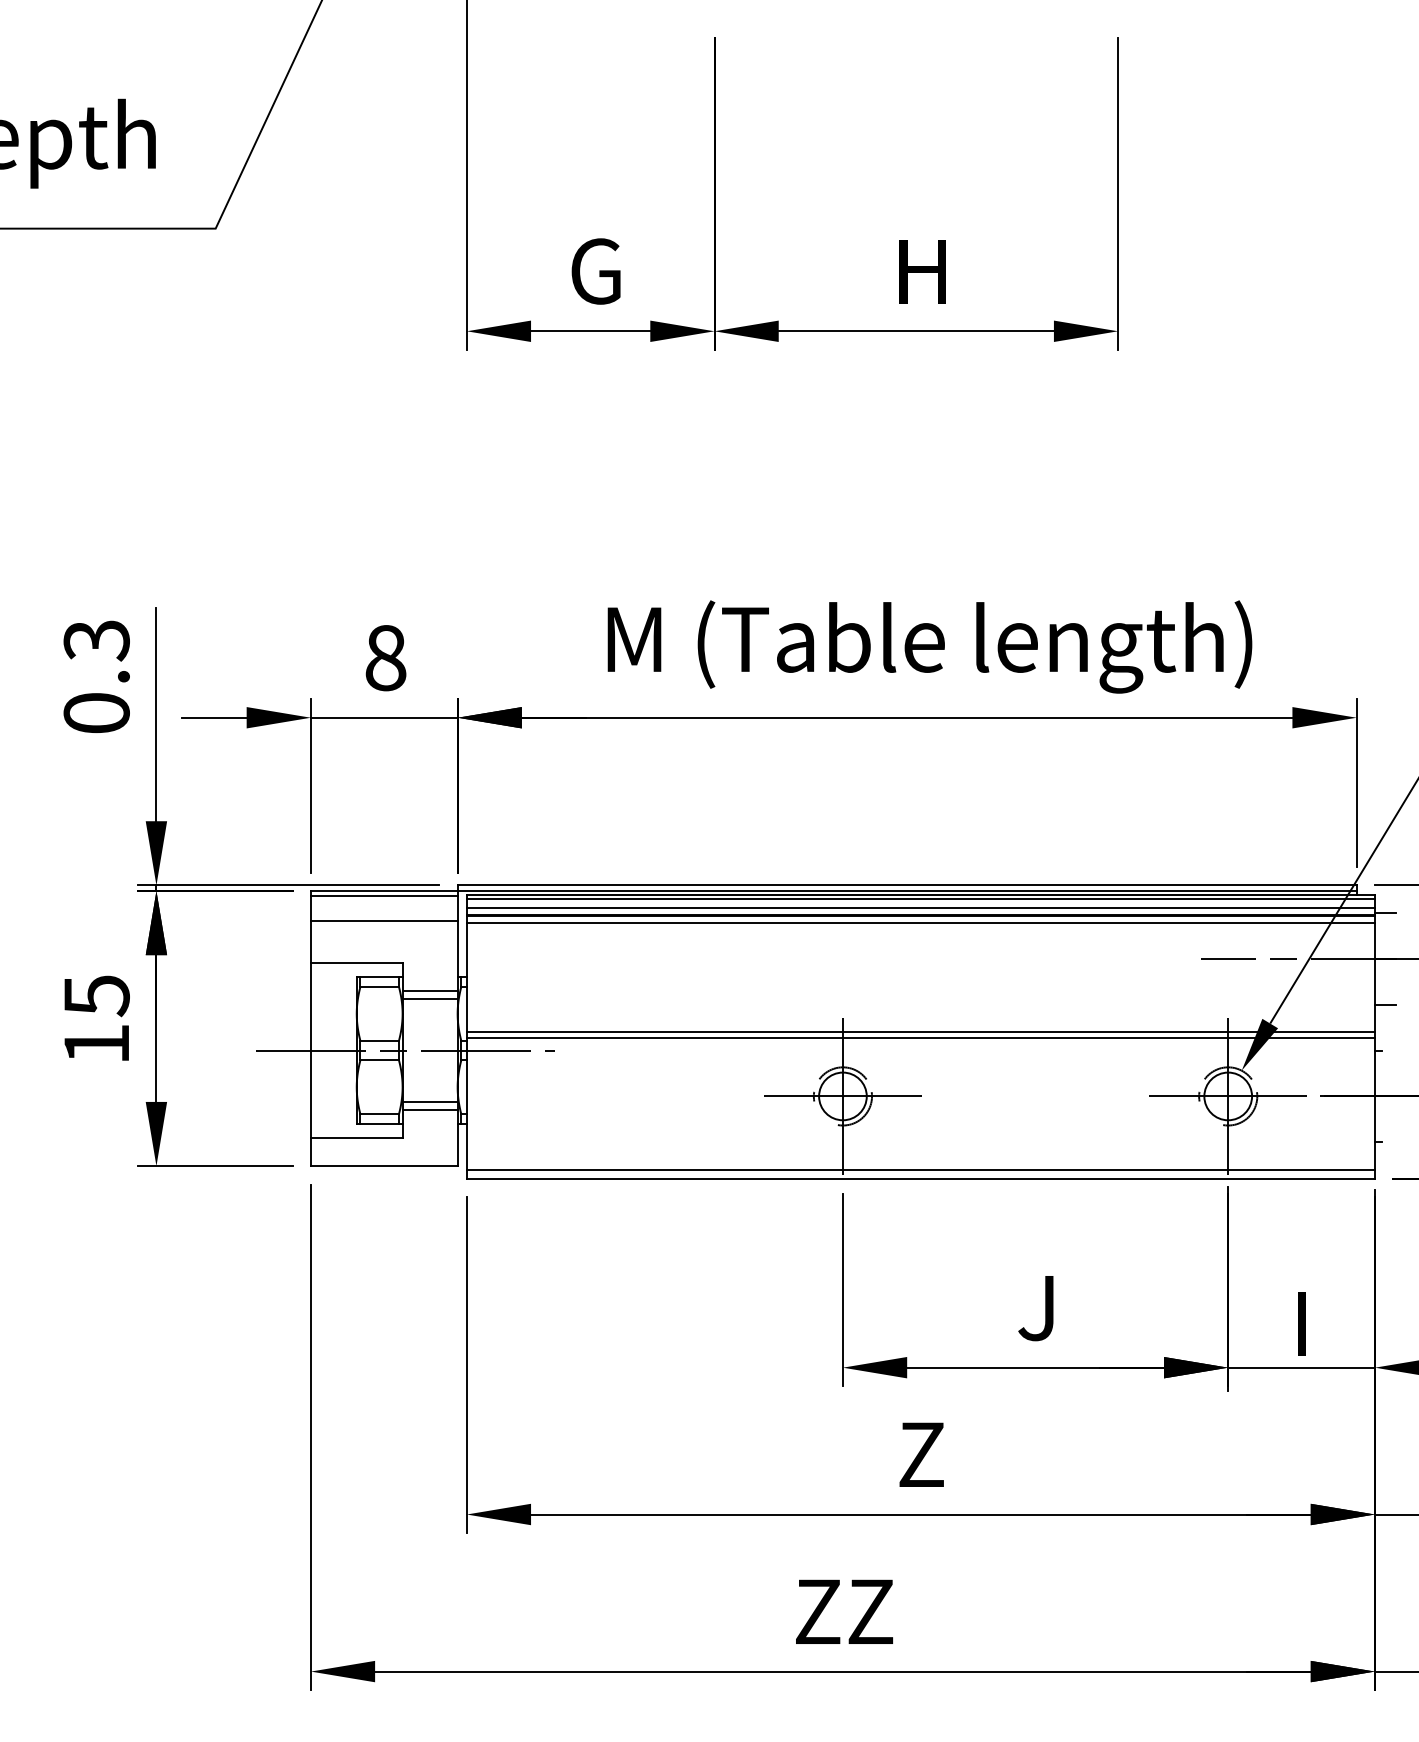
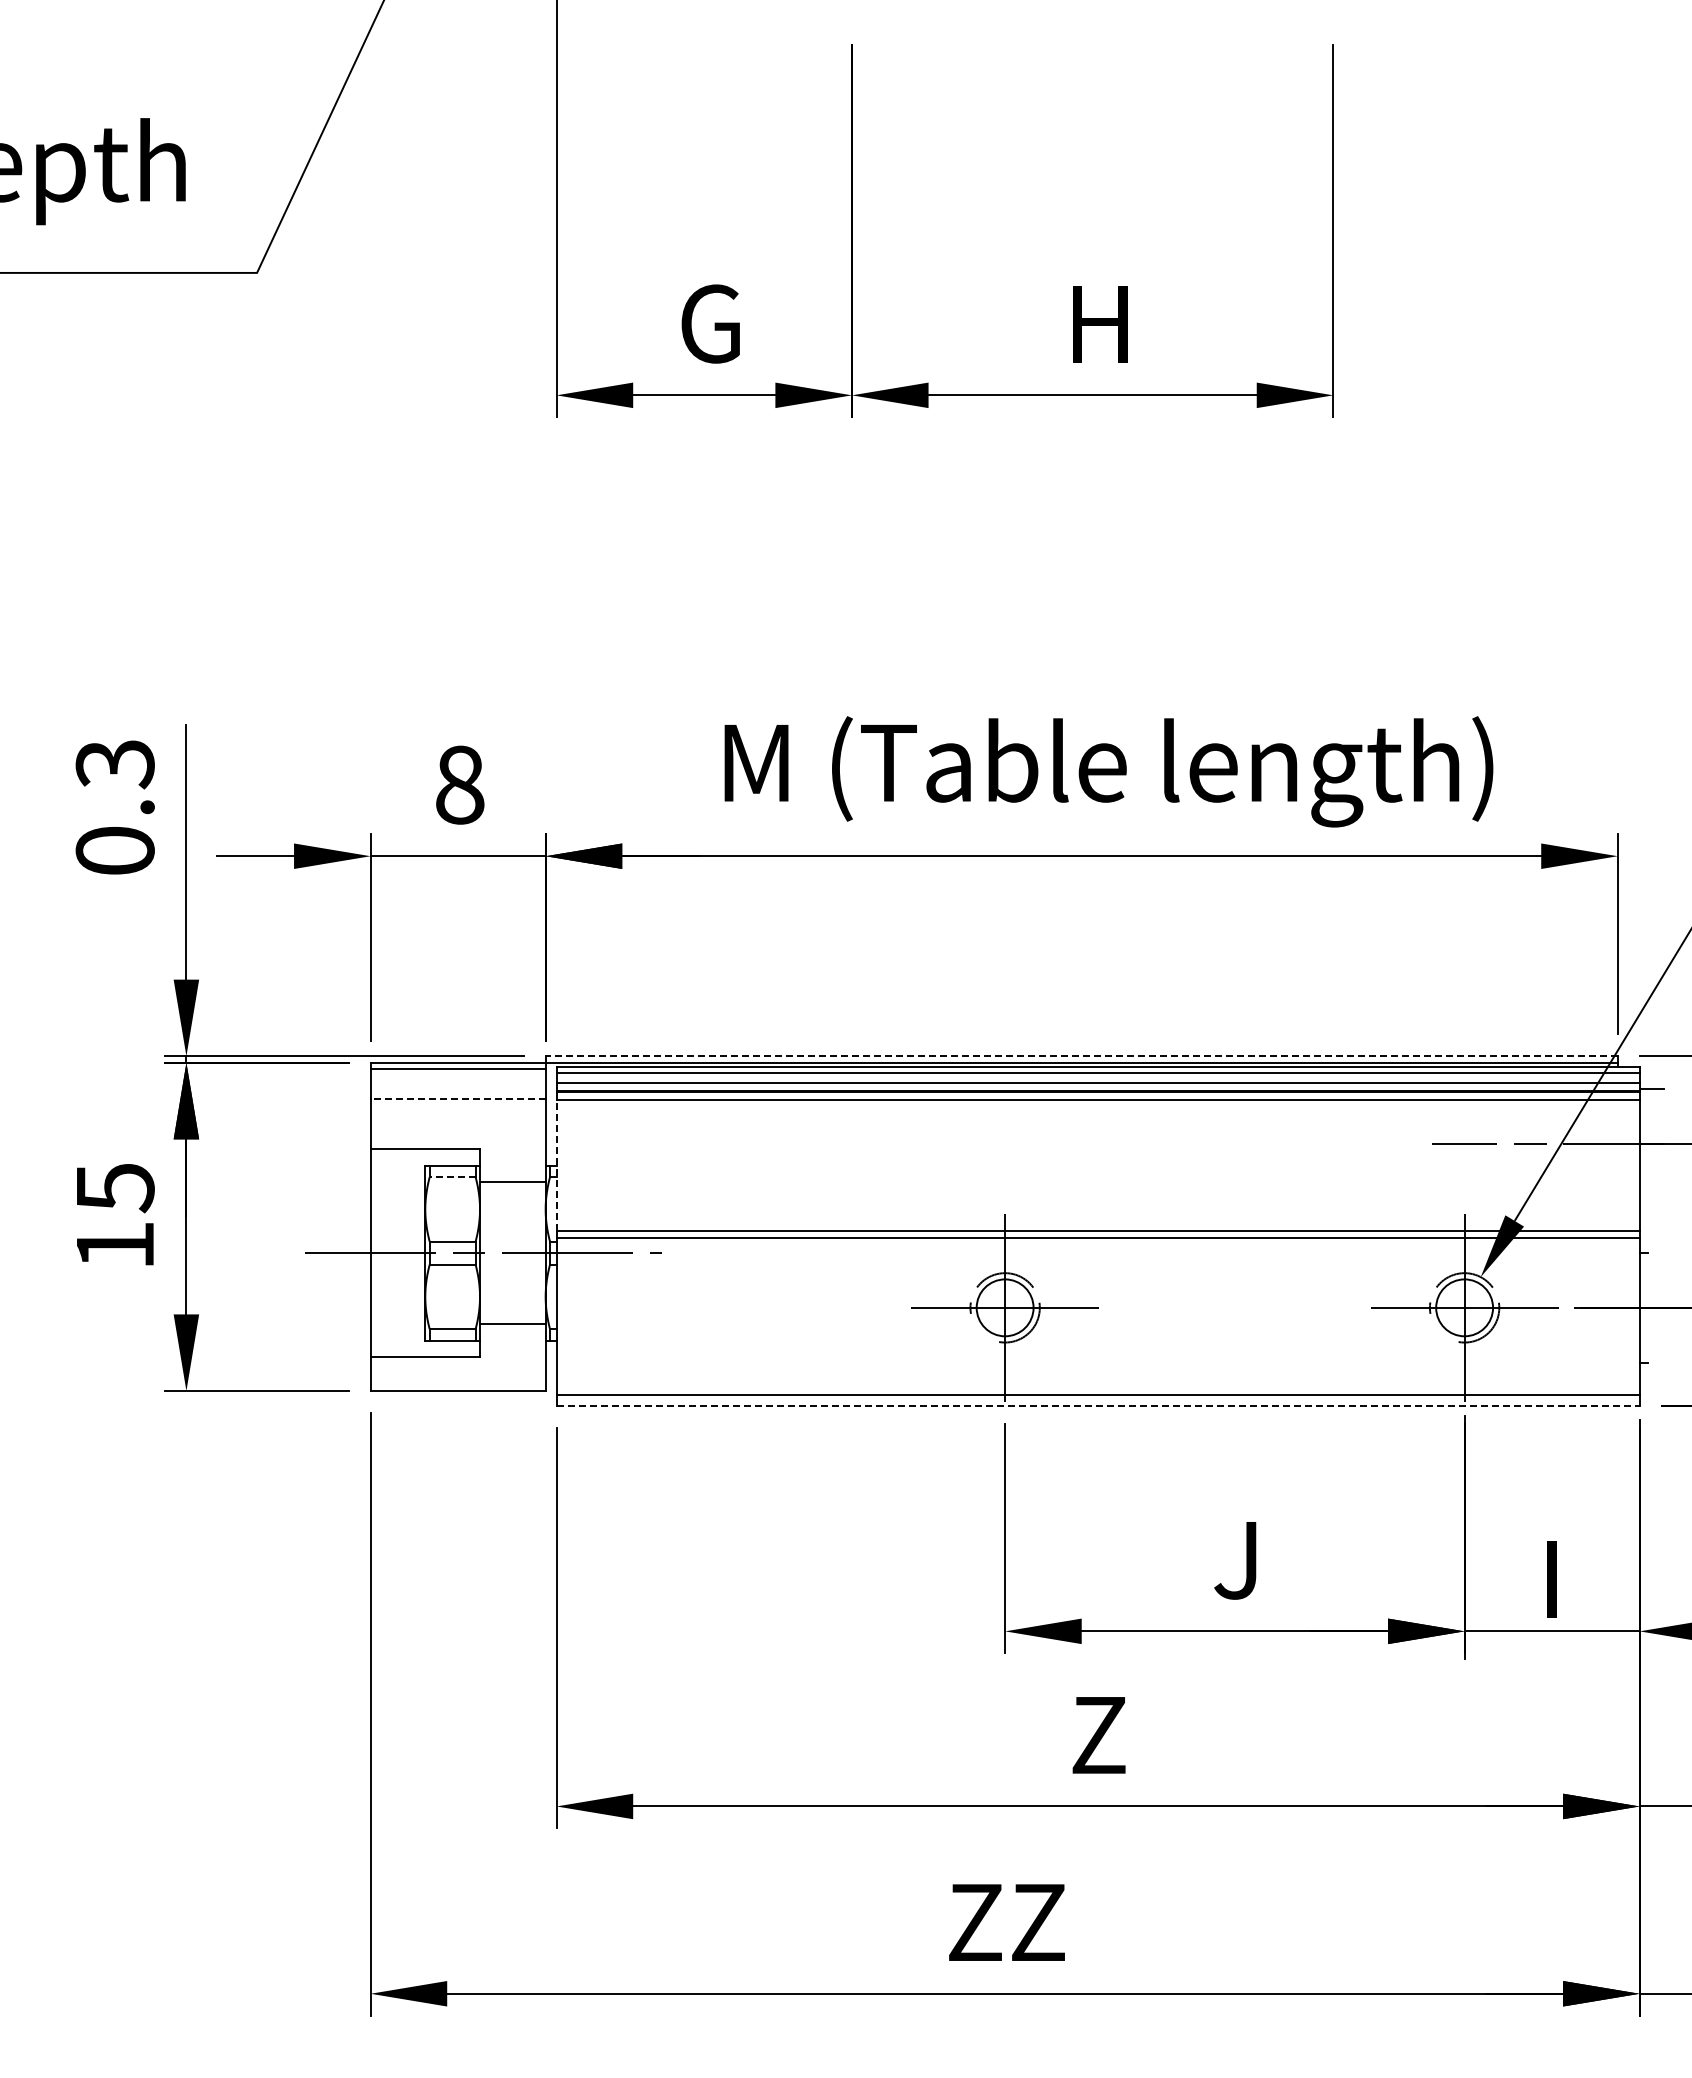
line: (906, 885) -> (1081, 1056), solid -> dashed
line: (384, 920) -> (458, 1098), solid -> dashed
line: (466, 977) -> (556, 1165), solid -> dashed
line: (379, 987) -> (452, 1177), solid -> dashed
line: (429, 998) -> (512, 1191), removed
line: (1384, 1004) -> (1651, 1198), removed
line: (429, 1102) -> (512, 1314), removed
line: (921, 1179) -> (1098, 1406), solid -> dashed

